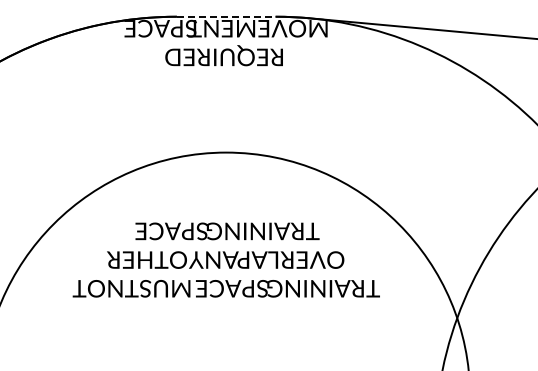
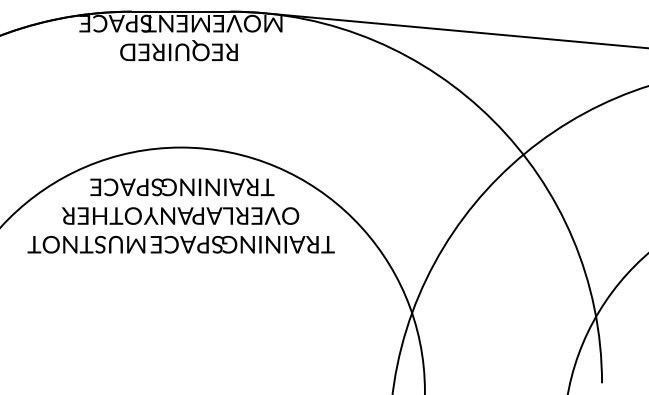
line: (226, 16) -> (181, 11), dashed -> solid
text: (225, 259) -> (180, 215), moved

